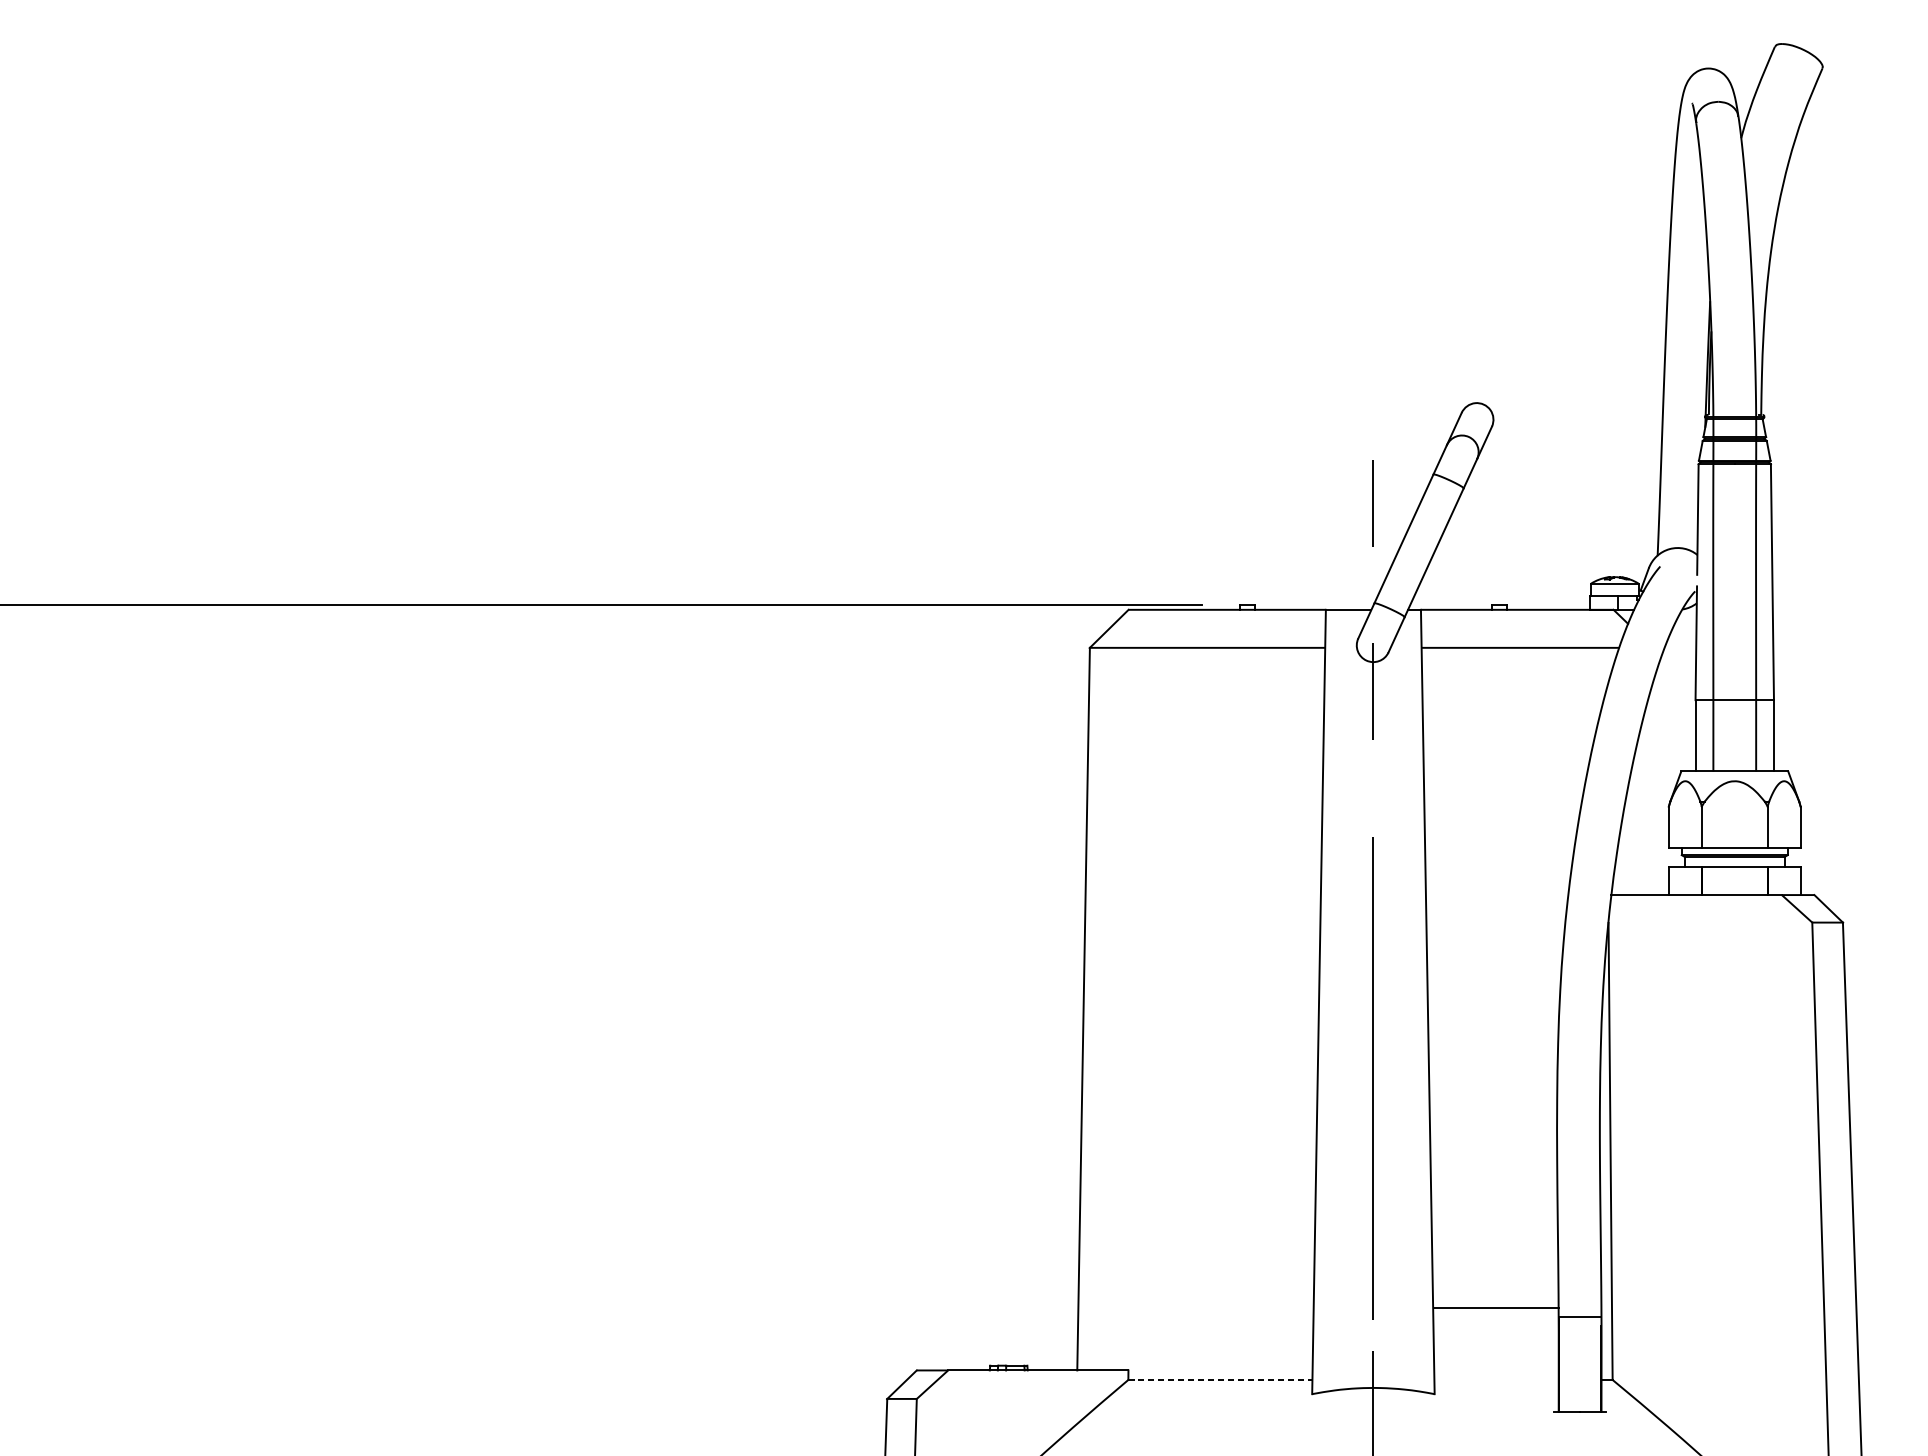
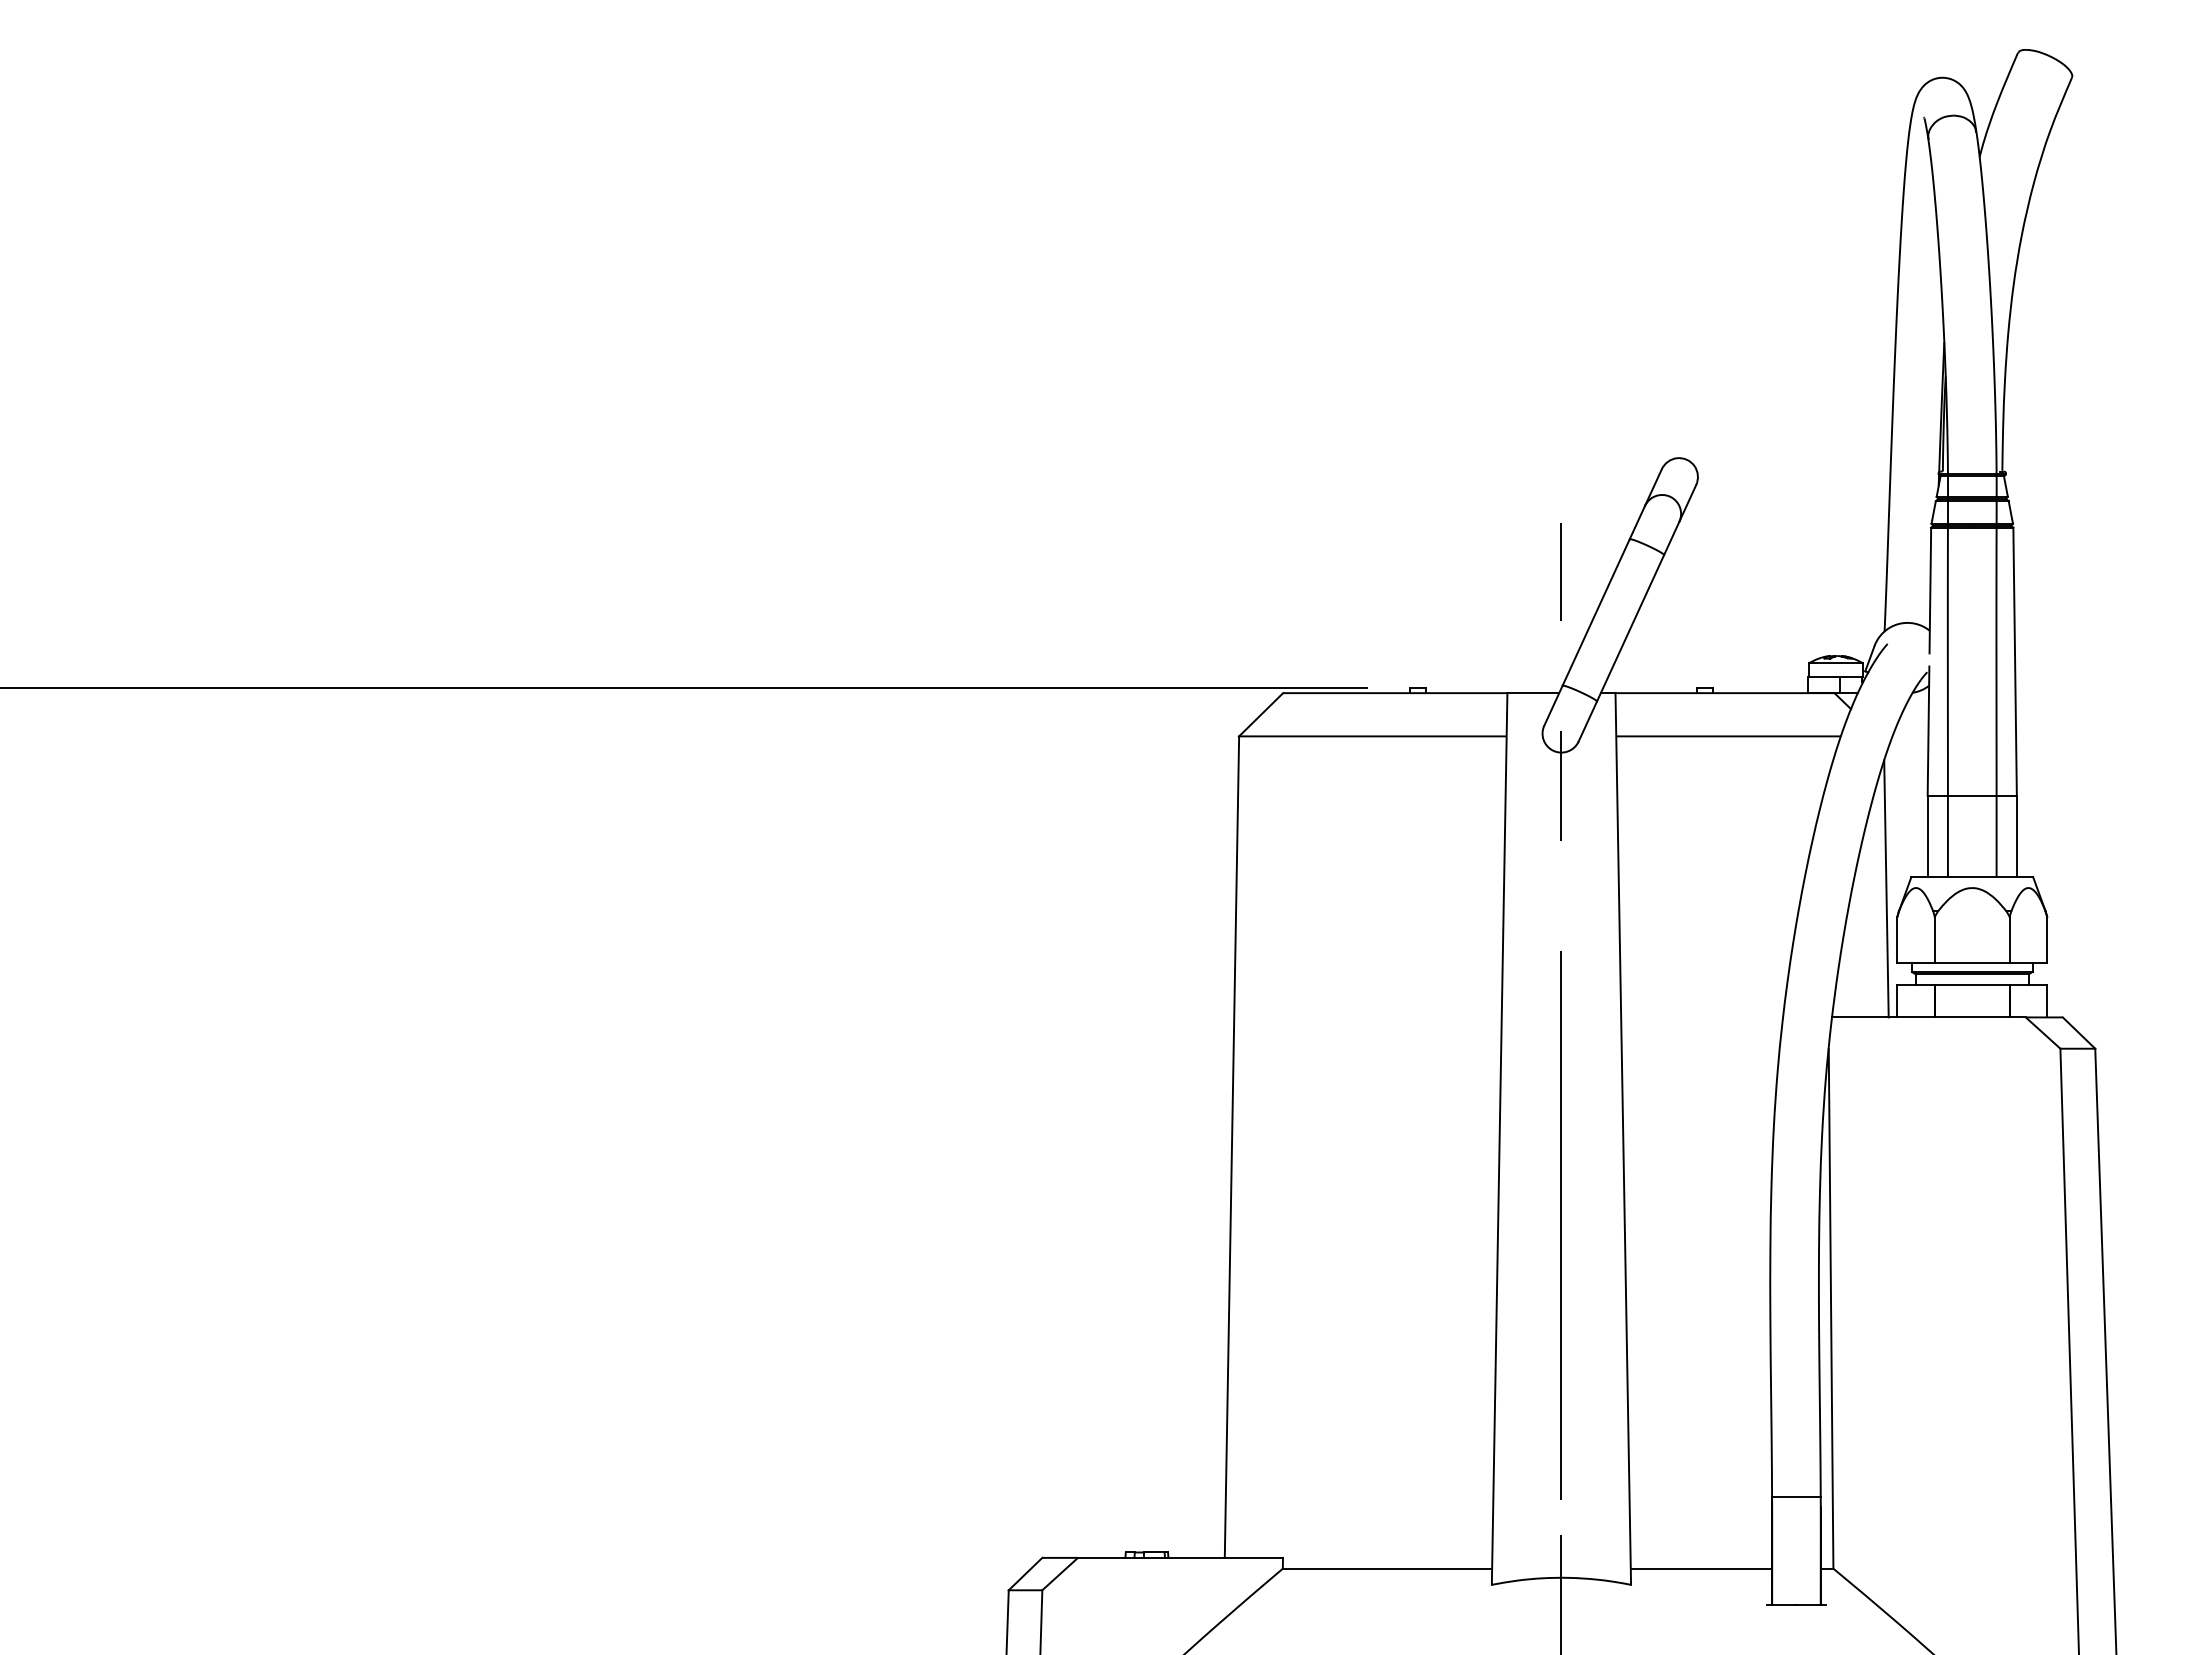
line: (1659, 781) -> (1886, 888), added
line: (1496, 1307) -> (1701, 1568), moved
line: (1220, 1379) -> (1387, 1568), dashed -> solid

